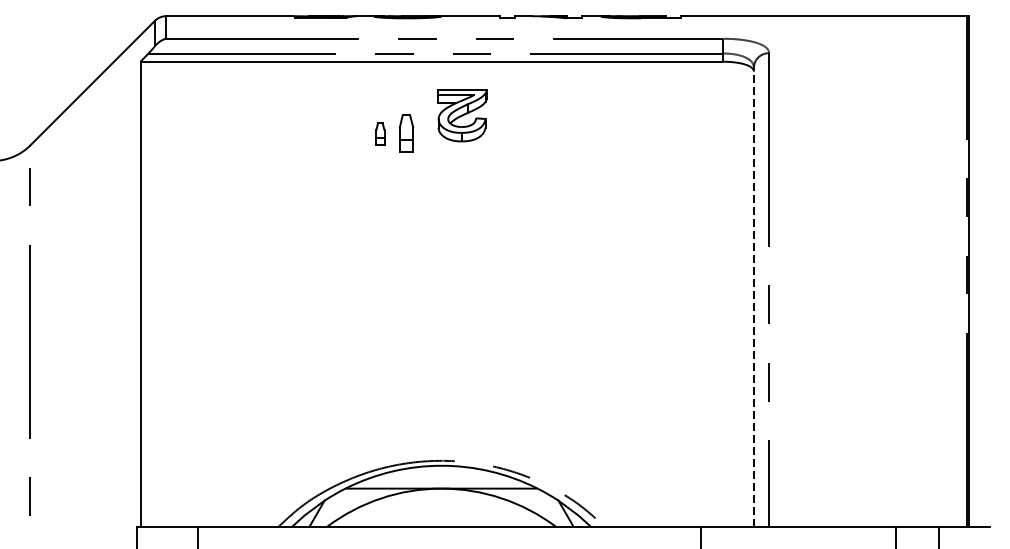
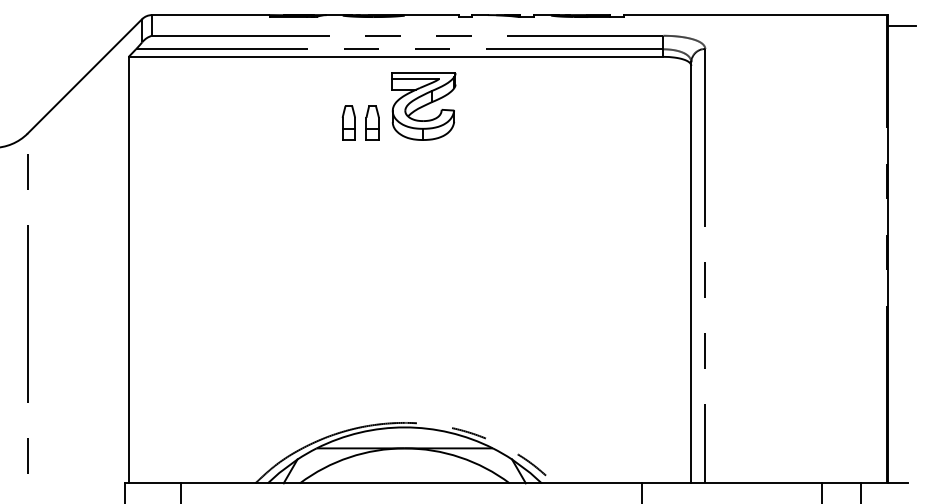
line: (984, 27) -> (902, 25), added
part: (461, 115) -> (423, 106), size x1.43
part: (380, 133) -> (348, 122), size x1.67
line: (754, 296) -> (691, 272), dashed -> solid

